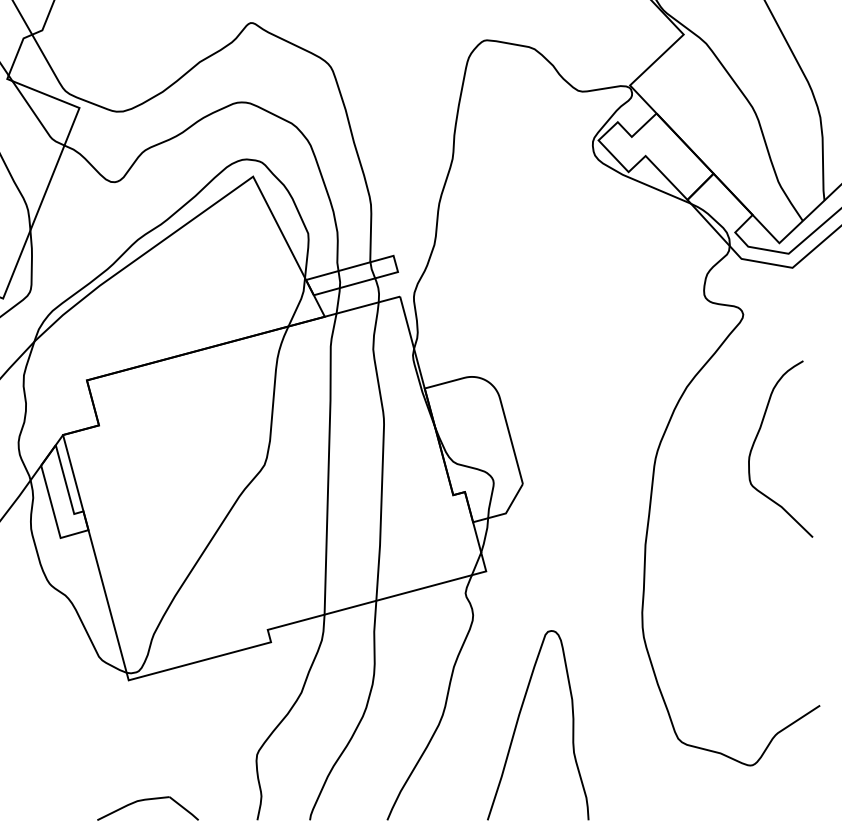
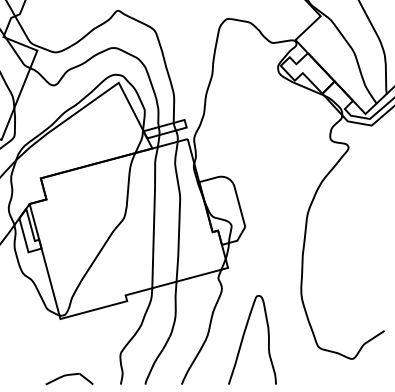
curve: (757, 440) -> (355, 206), removed

